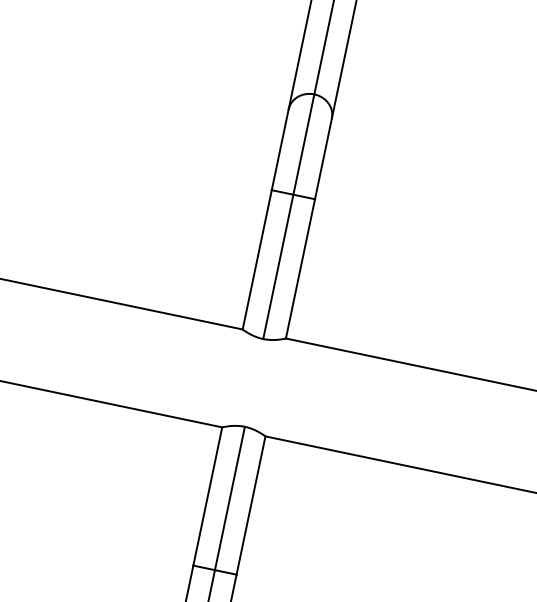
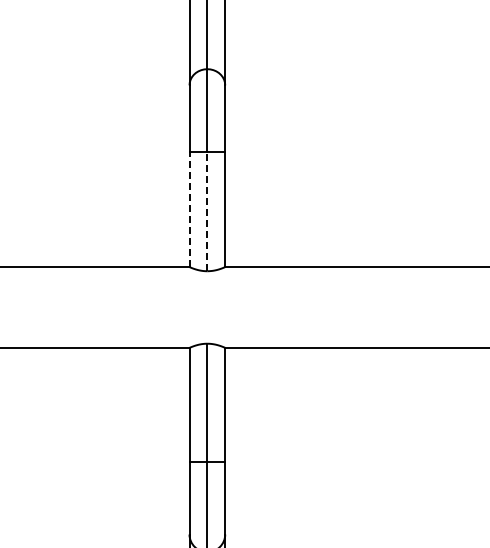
line: (257, 259) -> (189, 209), solid -> dashed
line: (278, 266) -> (207, 211), solid -> dashed

